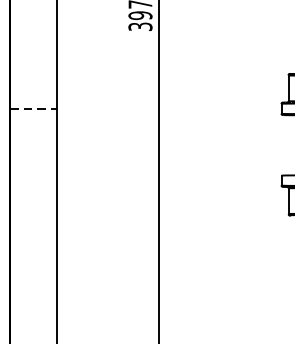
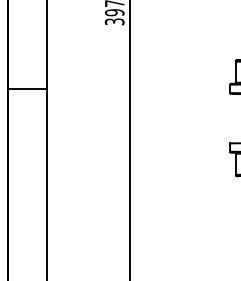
line: (33, 109) -> (27, 89), dashed -> solid

